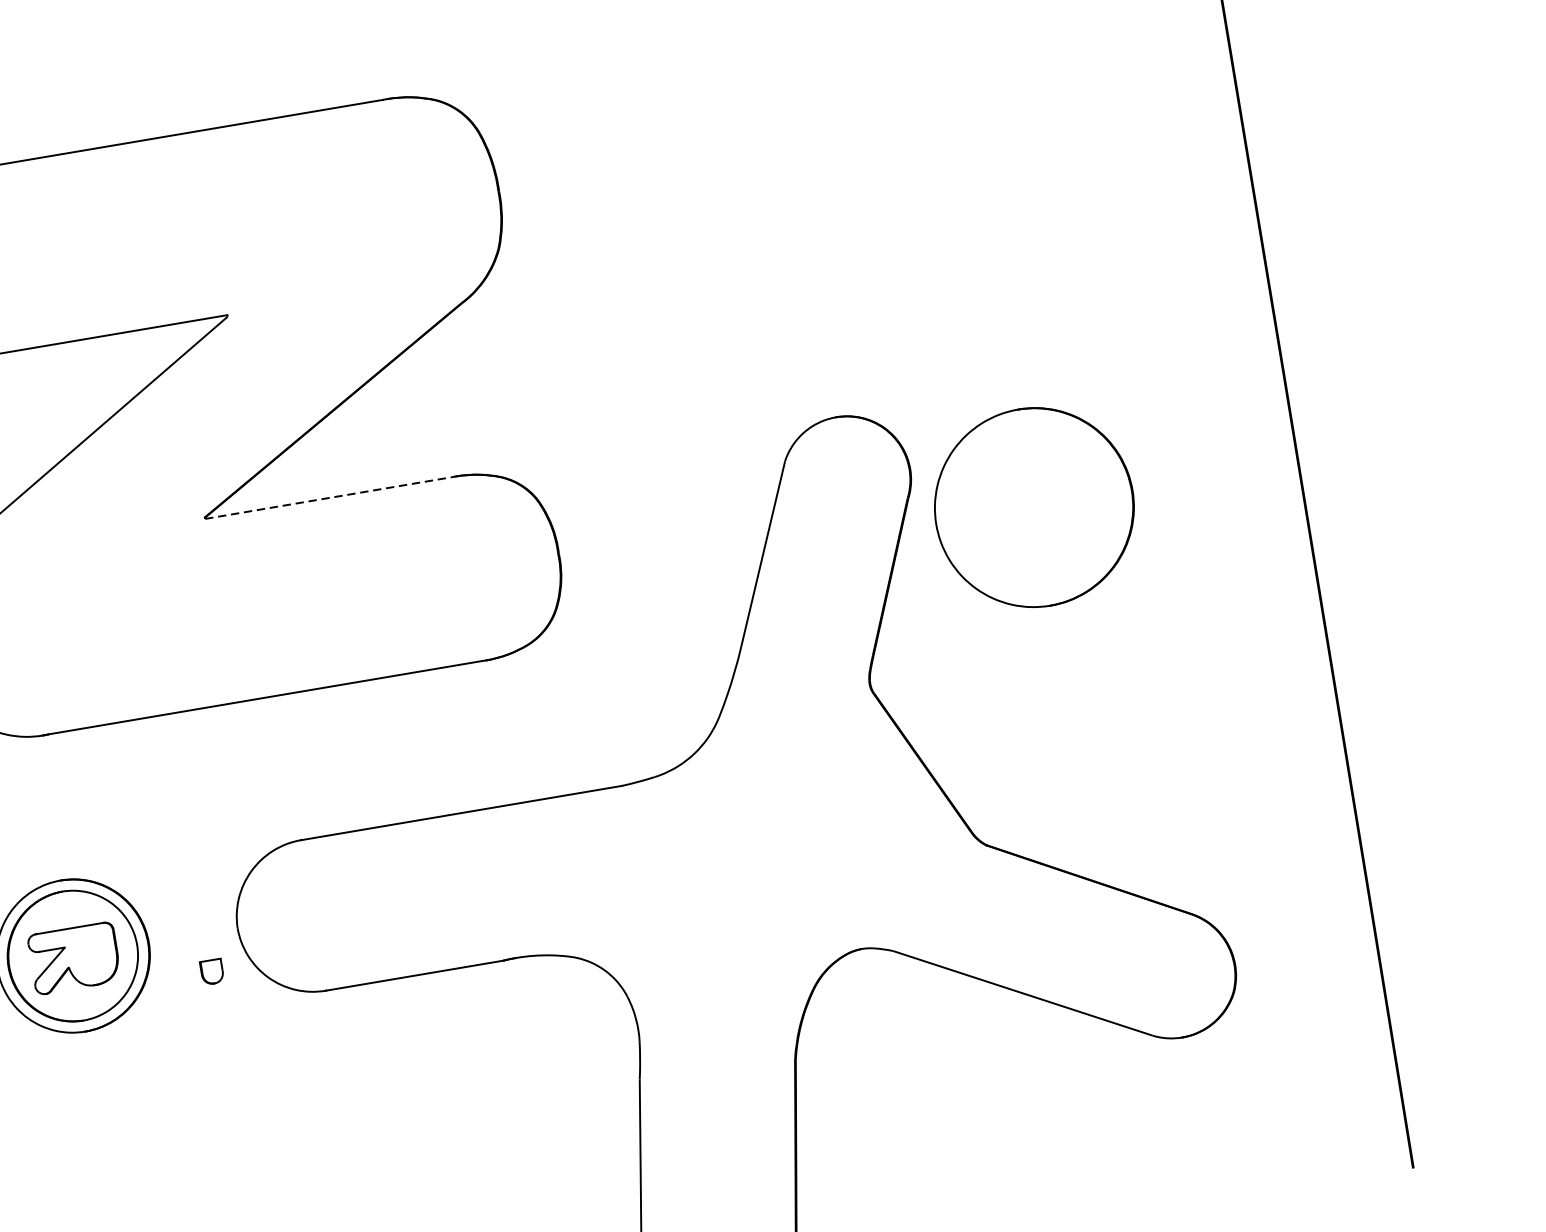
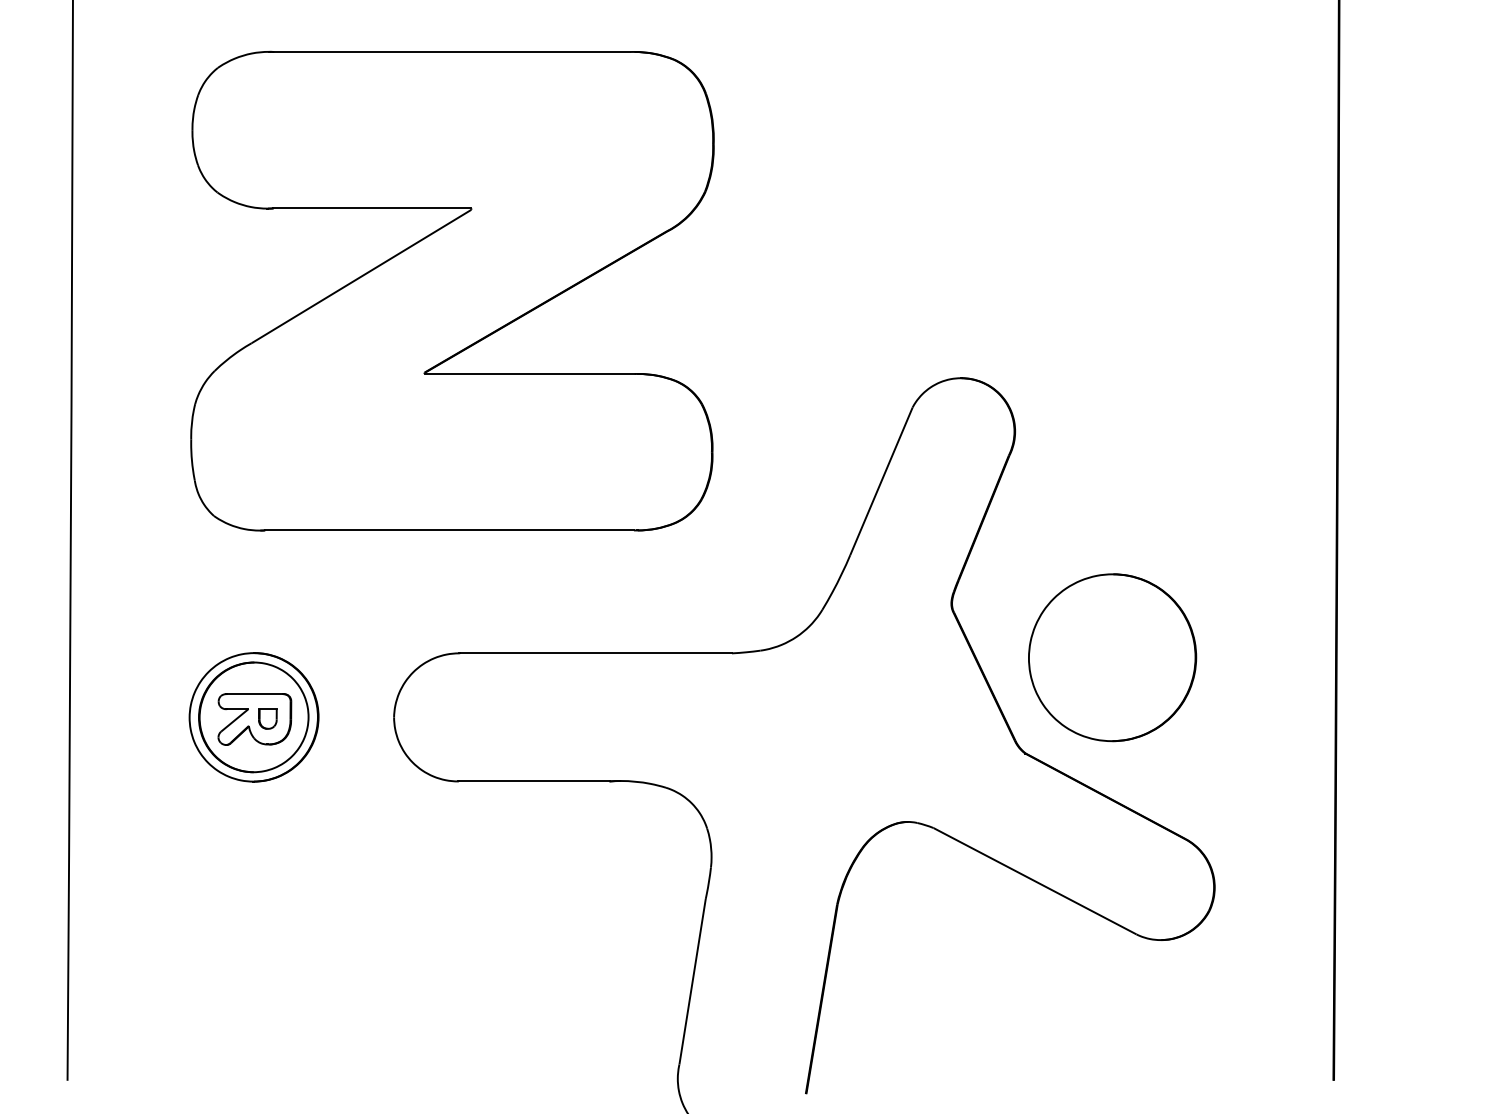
line: (329, 498) -> (530, 374), dashed -> solid
part: (1034, 507) -> (1112, 657), moved
part: (211, 971) -> (267, 718), moved

